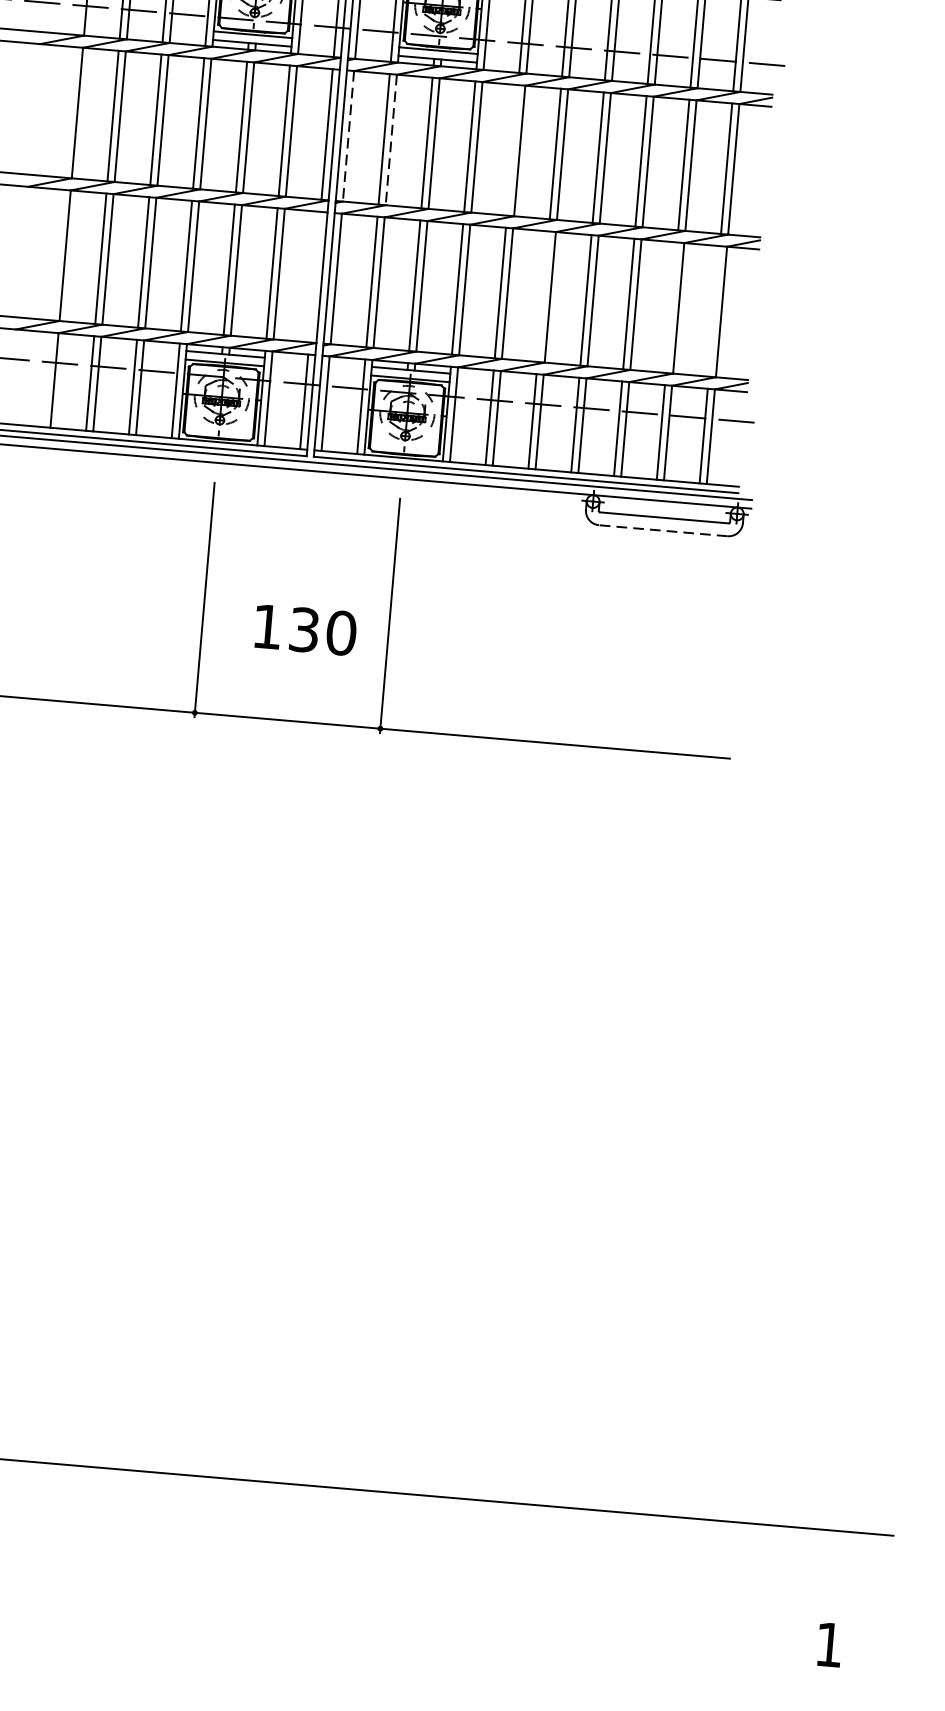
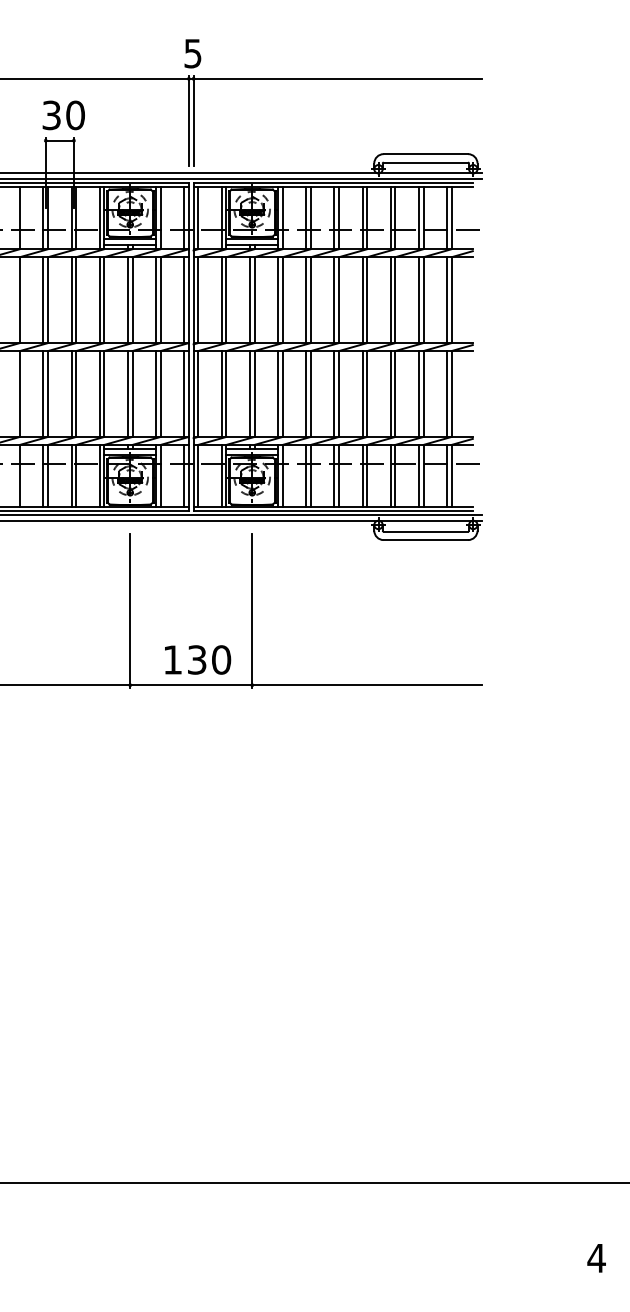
line: (348, 136) -> (198, 300), dashed -> solid
line: (391, 140) -> (226, 300), dashed -> solid
line: (512, 150) -> (306, 300), added
line: (315, 276) -> (184, 393), added
line: (543, 295) -> (334, 393), added
line: (671, 306) -> (418, 393), added
line: (715, 310) -> (447, 393), added
line: (662, 531) -> (425, 540), dashed -> solid
text: (306, 629) -> (198, 659), moved
text: (828, 1645) -> (596, 1258), 1 -> 4

